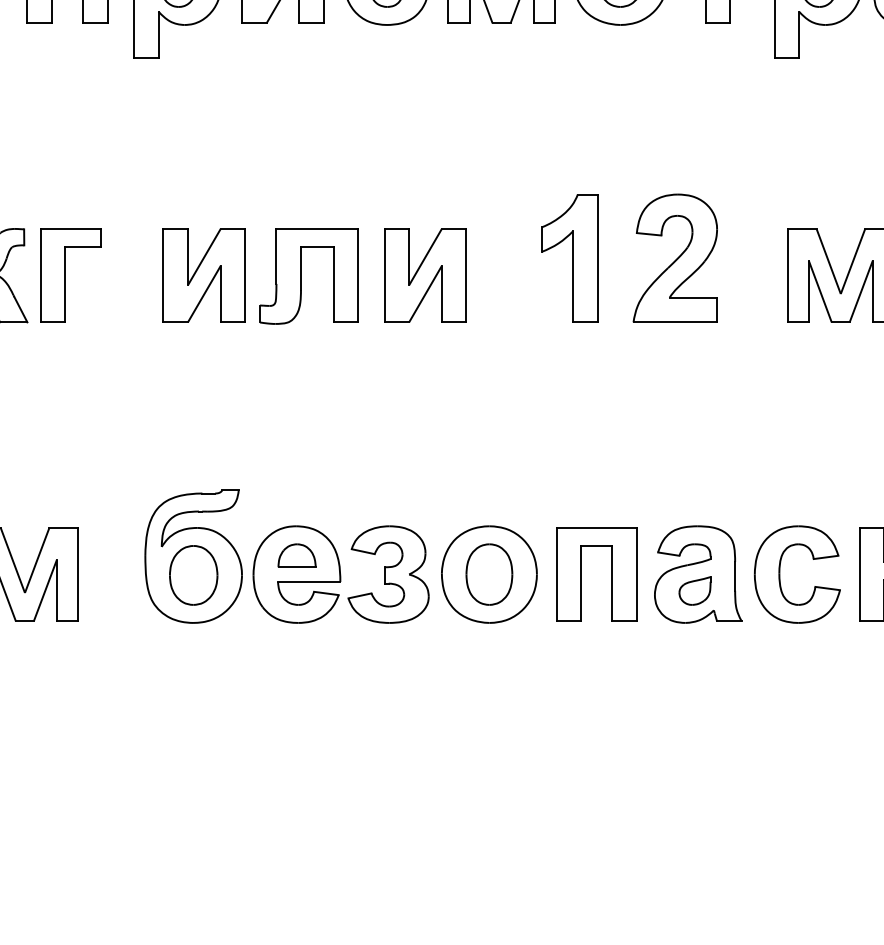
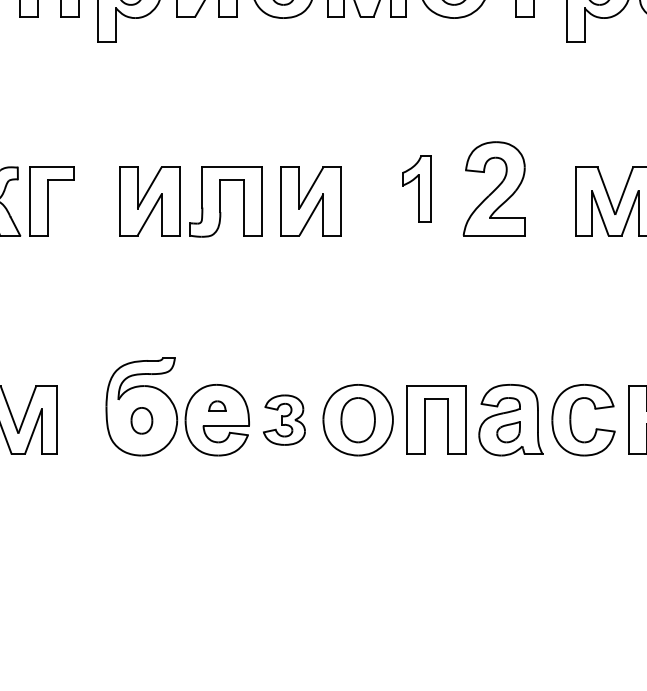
part: (569, 258) -> (416, 188), size x0.7
part: (296, 555) -> (217, 406), size x0.6
part: (388, 574) -> (284, 420), size x0.7
part: (193, 575) -> (141, 420), size x0.6

